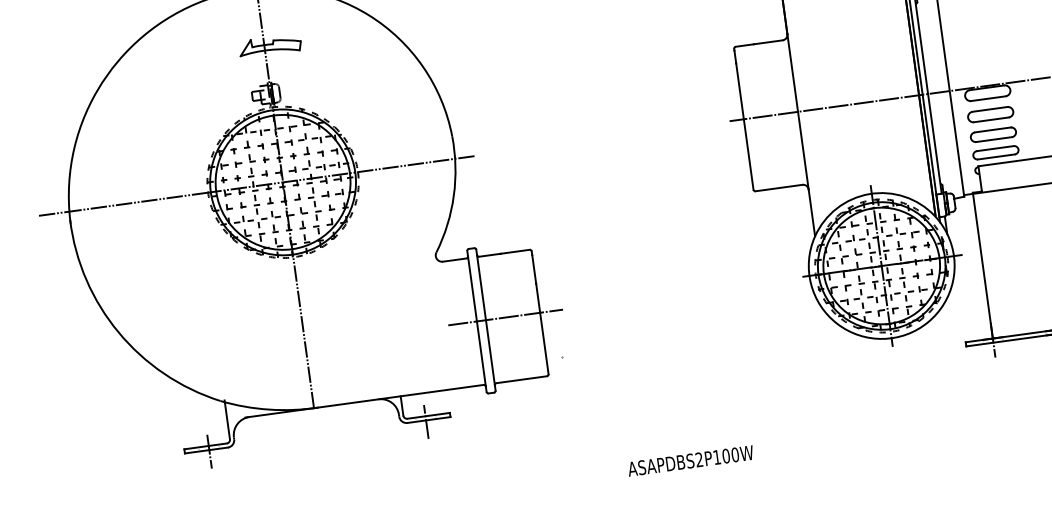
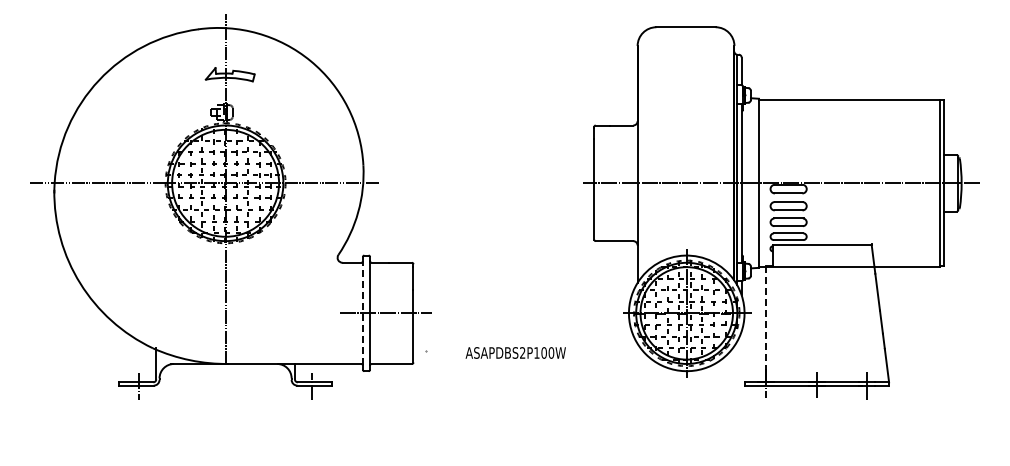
line: (982, 258) -> (766, 318), solid -> dashed
line: (476, 320) -> (362, 312), solid -> dashed
text: (690, 460) -> (515, 352), moved

